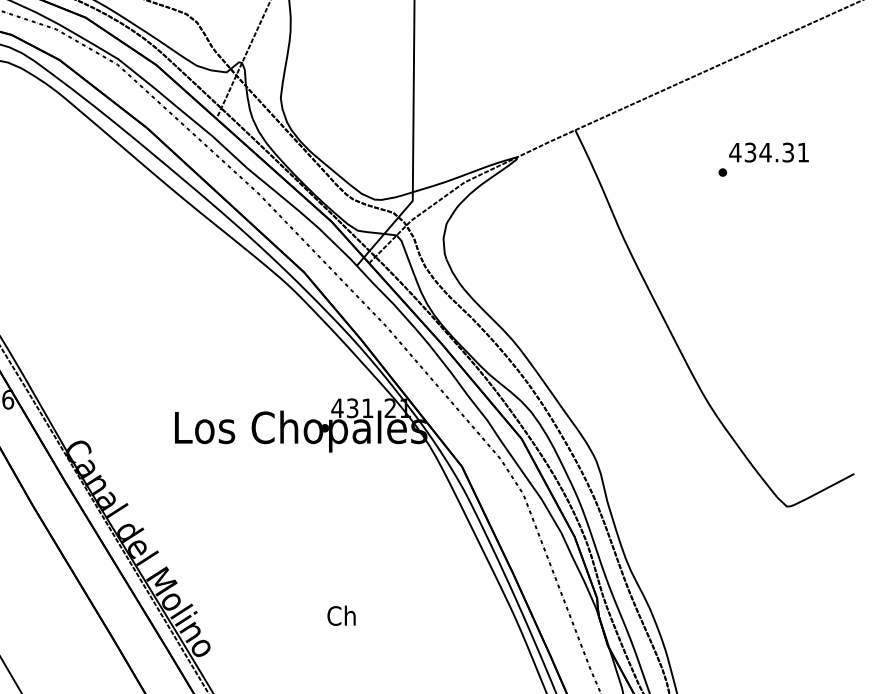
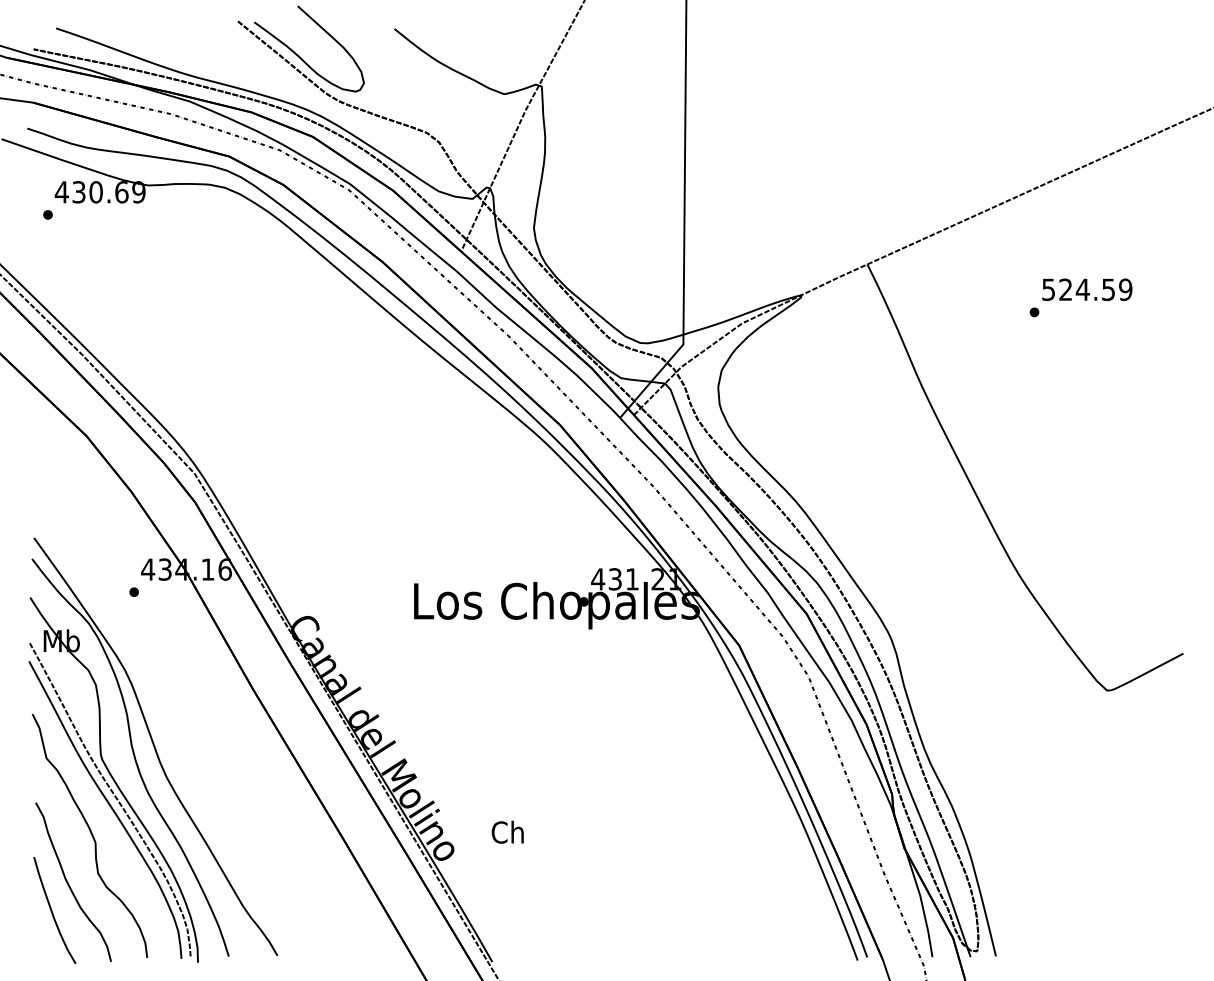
text: (768, 152) -> (1086, 289), 434.31 -> 524.59
text: (341, 615) -> (507, 831), moved

